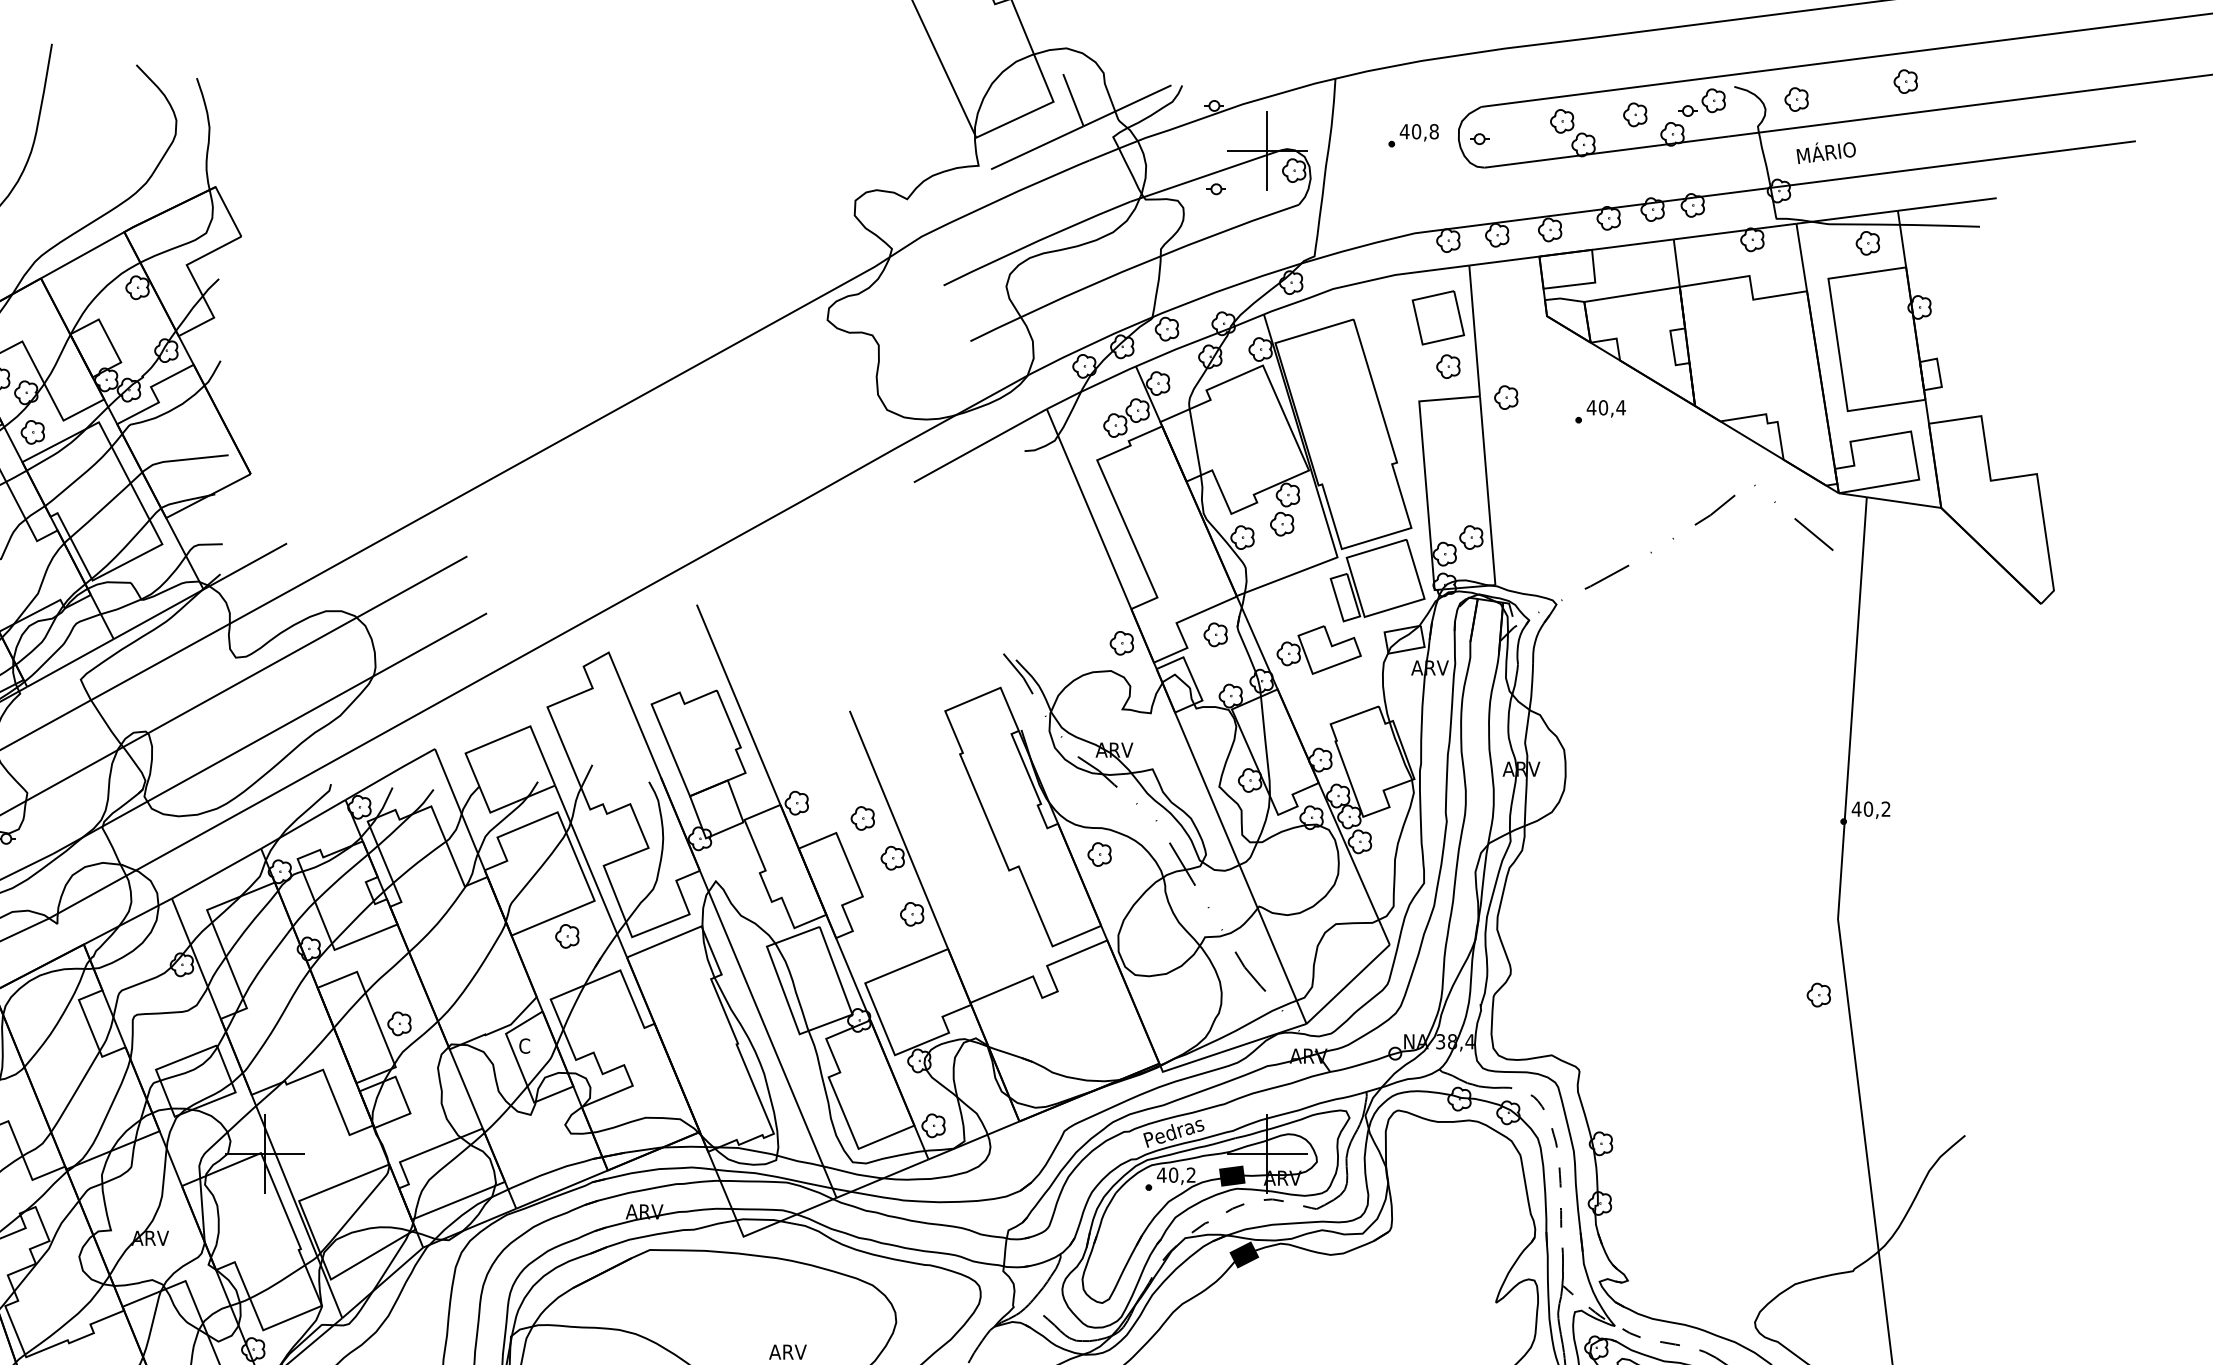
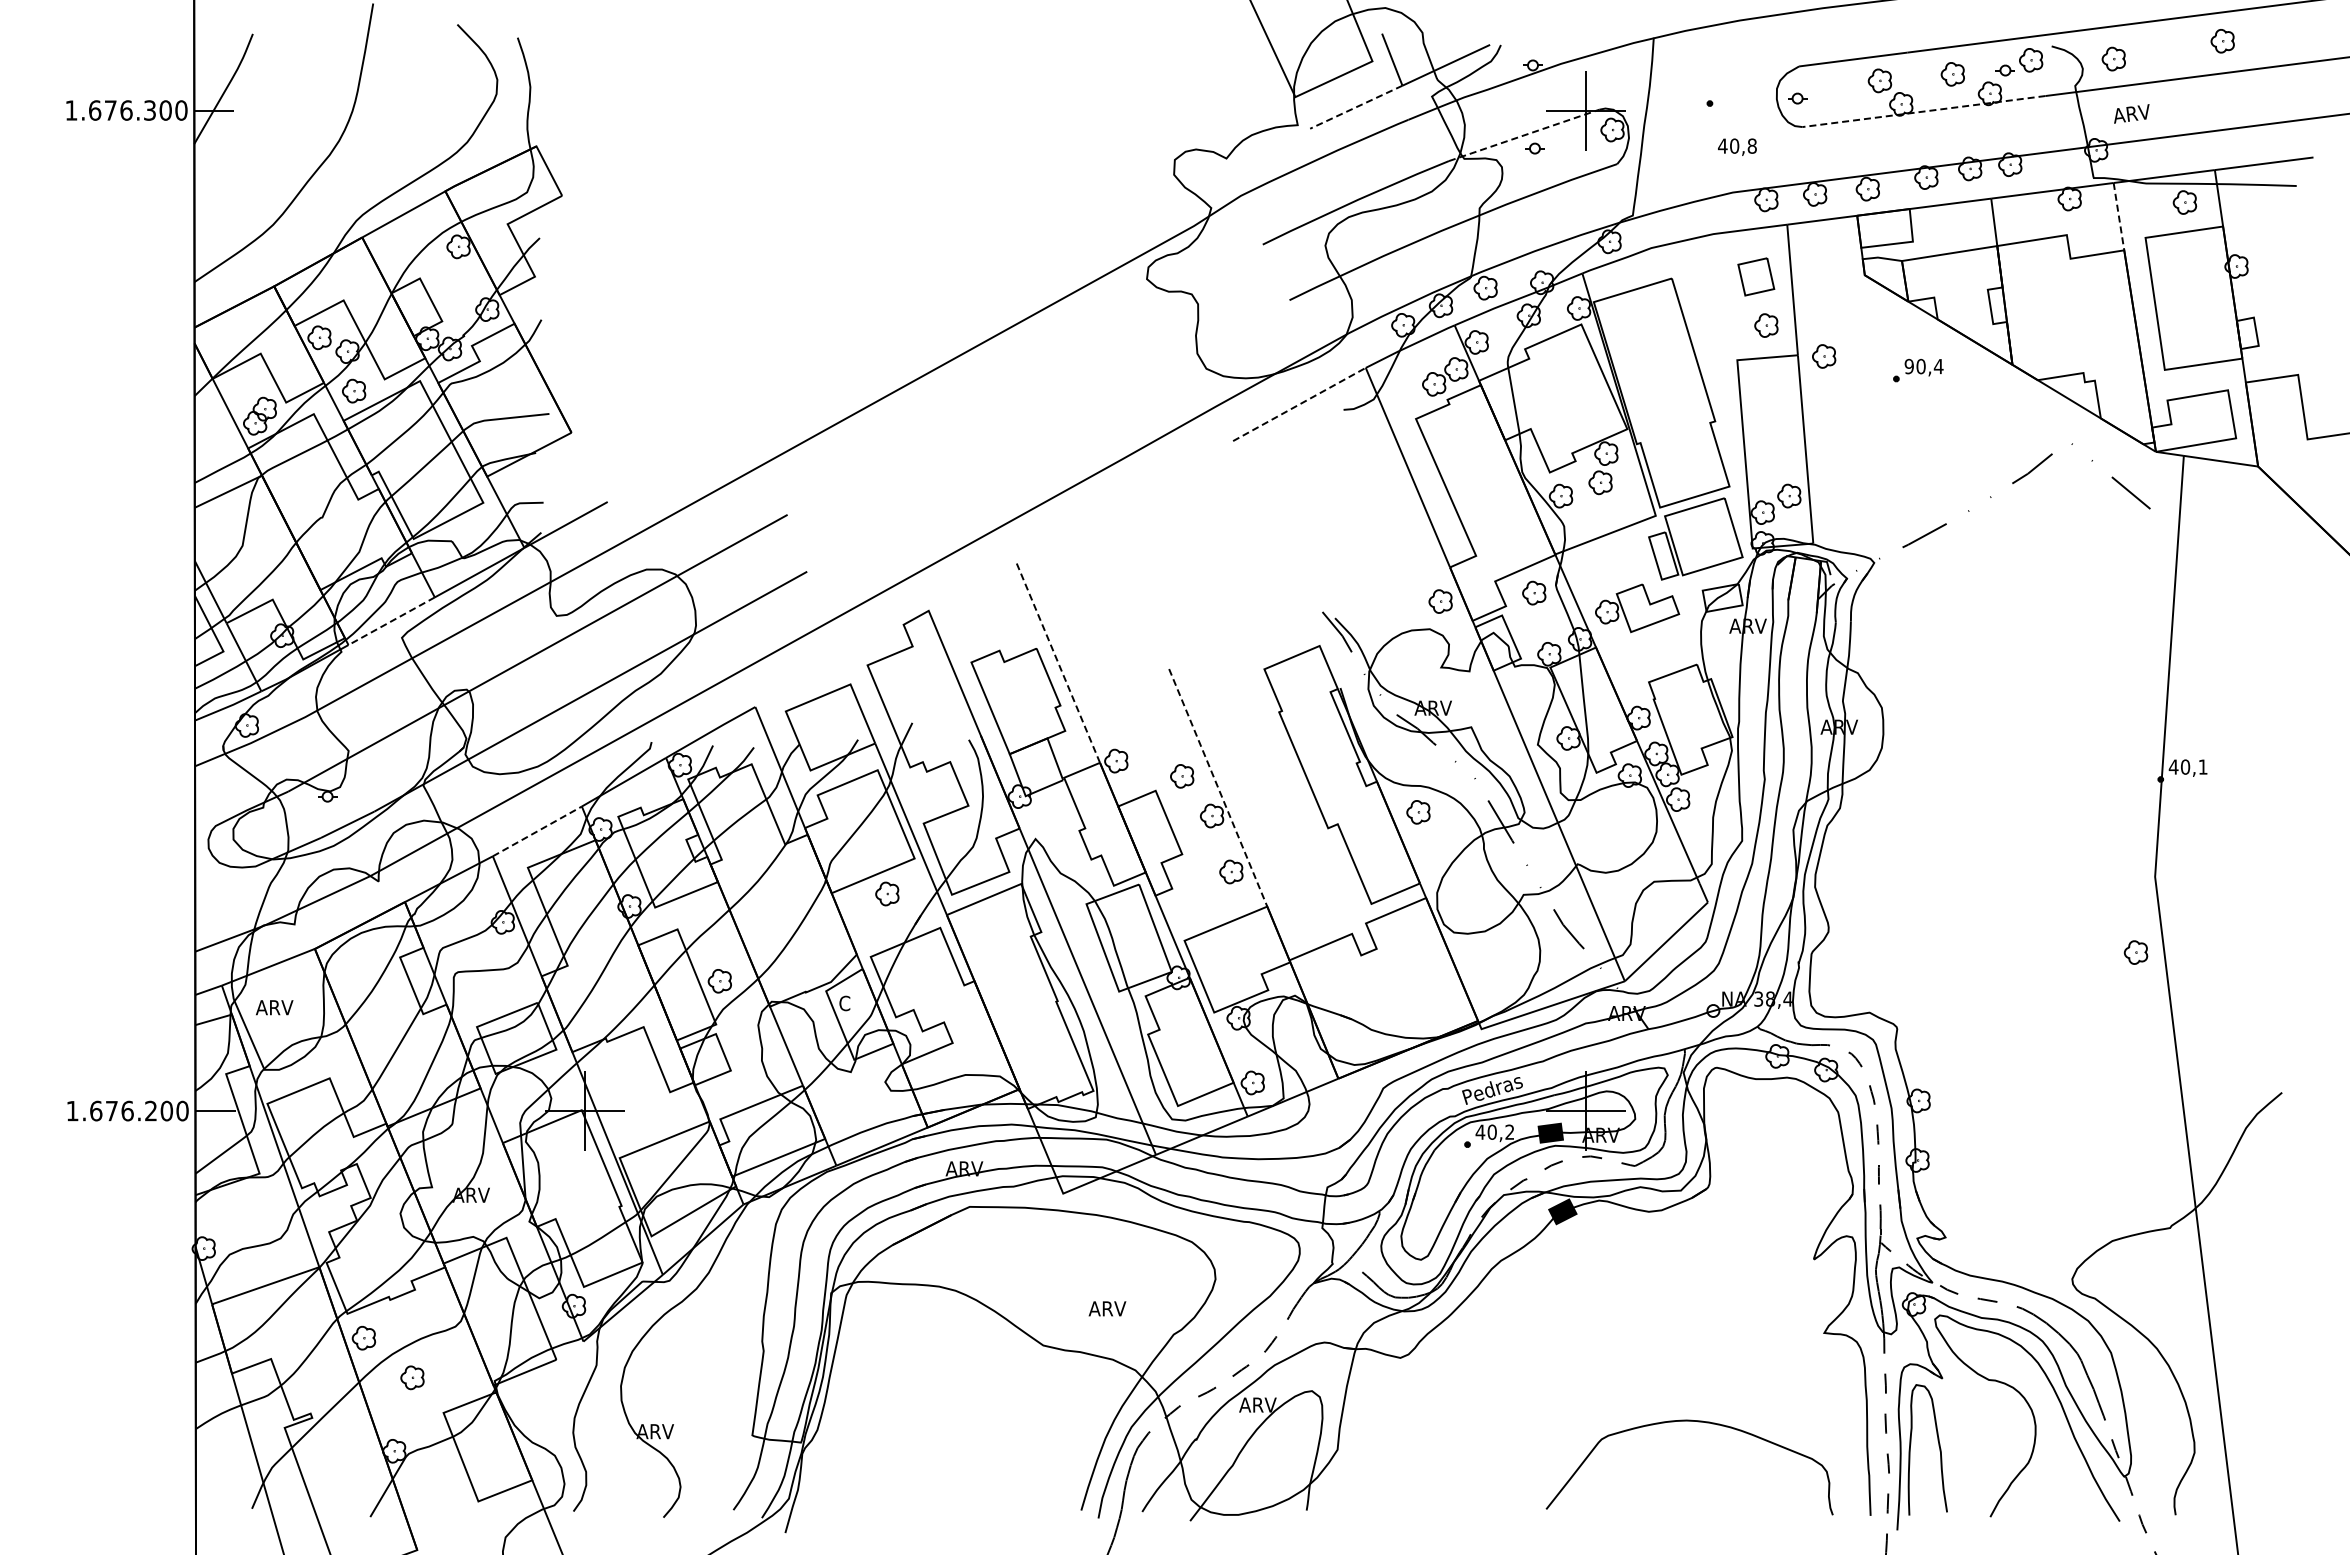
text: (1419, 132) -> (1737, 146), moved
line: (1037, 148) -> (1356, 107), solid -> dashed
line: (1605, 152) -> (1923, 111), solid -> dashed
text: (1825, 153) -> (2142, 112), MÁRIO -> ARV
line: (1205, 176) -> (1524, 135), solid -> dashed
line: (1802, 258) -> (2119, 217), solid -> dashed
part: (1437, 317) -> (1755, 276), size x0.7
text: (1591, 407) -> (1909, 366), 40,4 -> 90,4
line: (980, 445) -> (1299, 404), solid -> dashed
line: (70, 663) -> (391, 621), solid -> dashed
line: (738, 704) -> (1058, 662), solid -> dashed
text: (1885, 808) -> (2202, 766), 40,2 -> 40,1
line: (899, 829) -> (1218, 787), solid -> dashed
line: (216, 873) -> (537, 831), solid -> dashed

